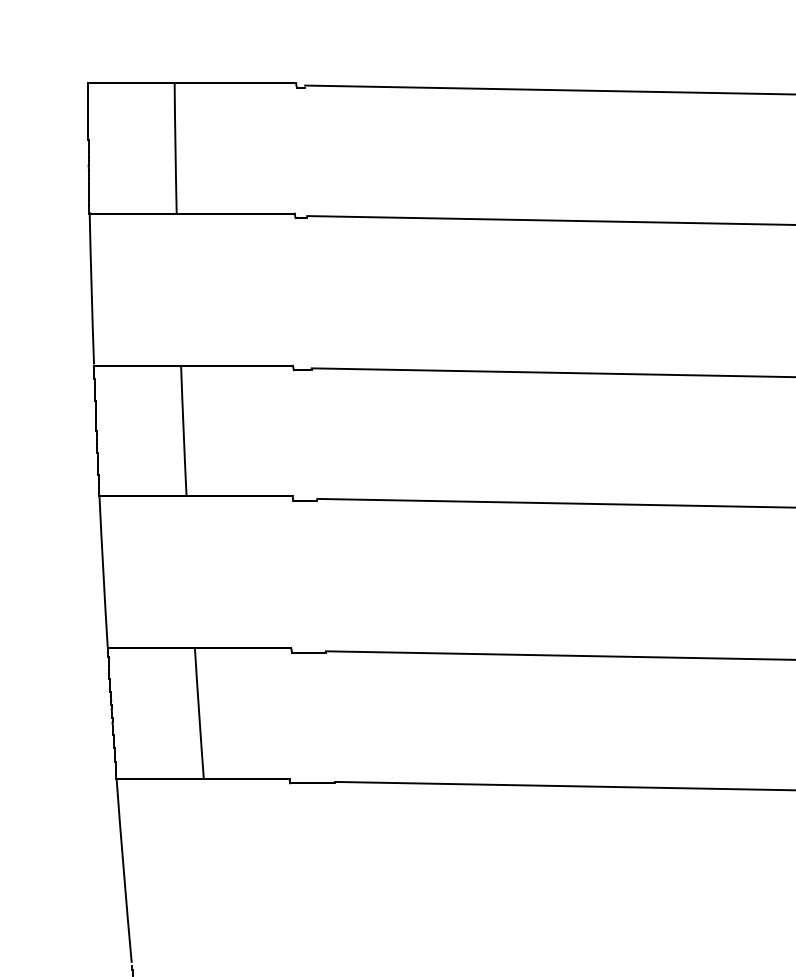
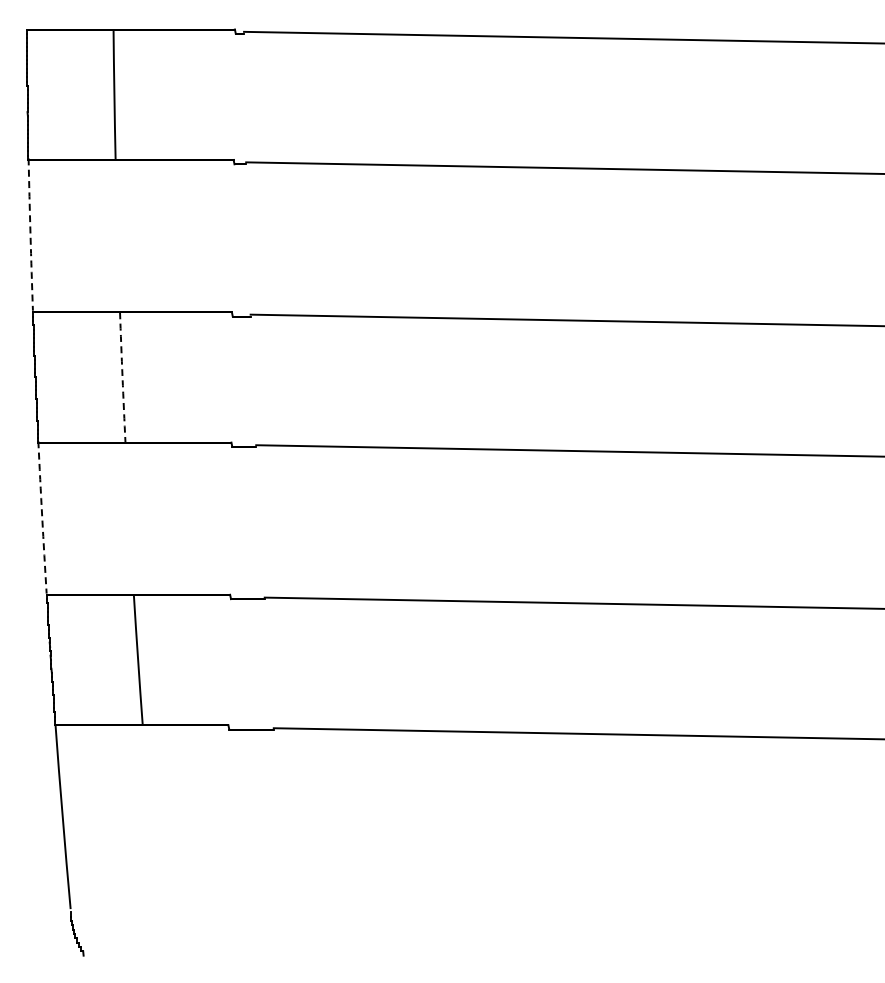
arc: (91, 288) -> (30, 234), solid -> dashed
arc: (183, 431) -> (122, 377), solid -> dashed
arc: (103, 571) -> (42, 517), solid -> dashed

